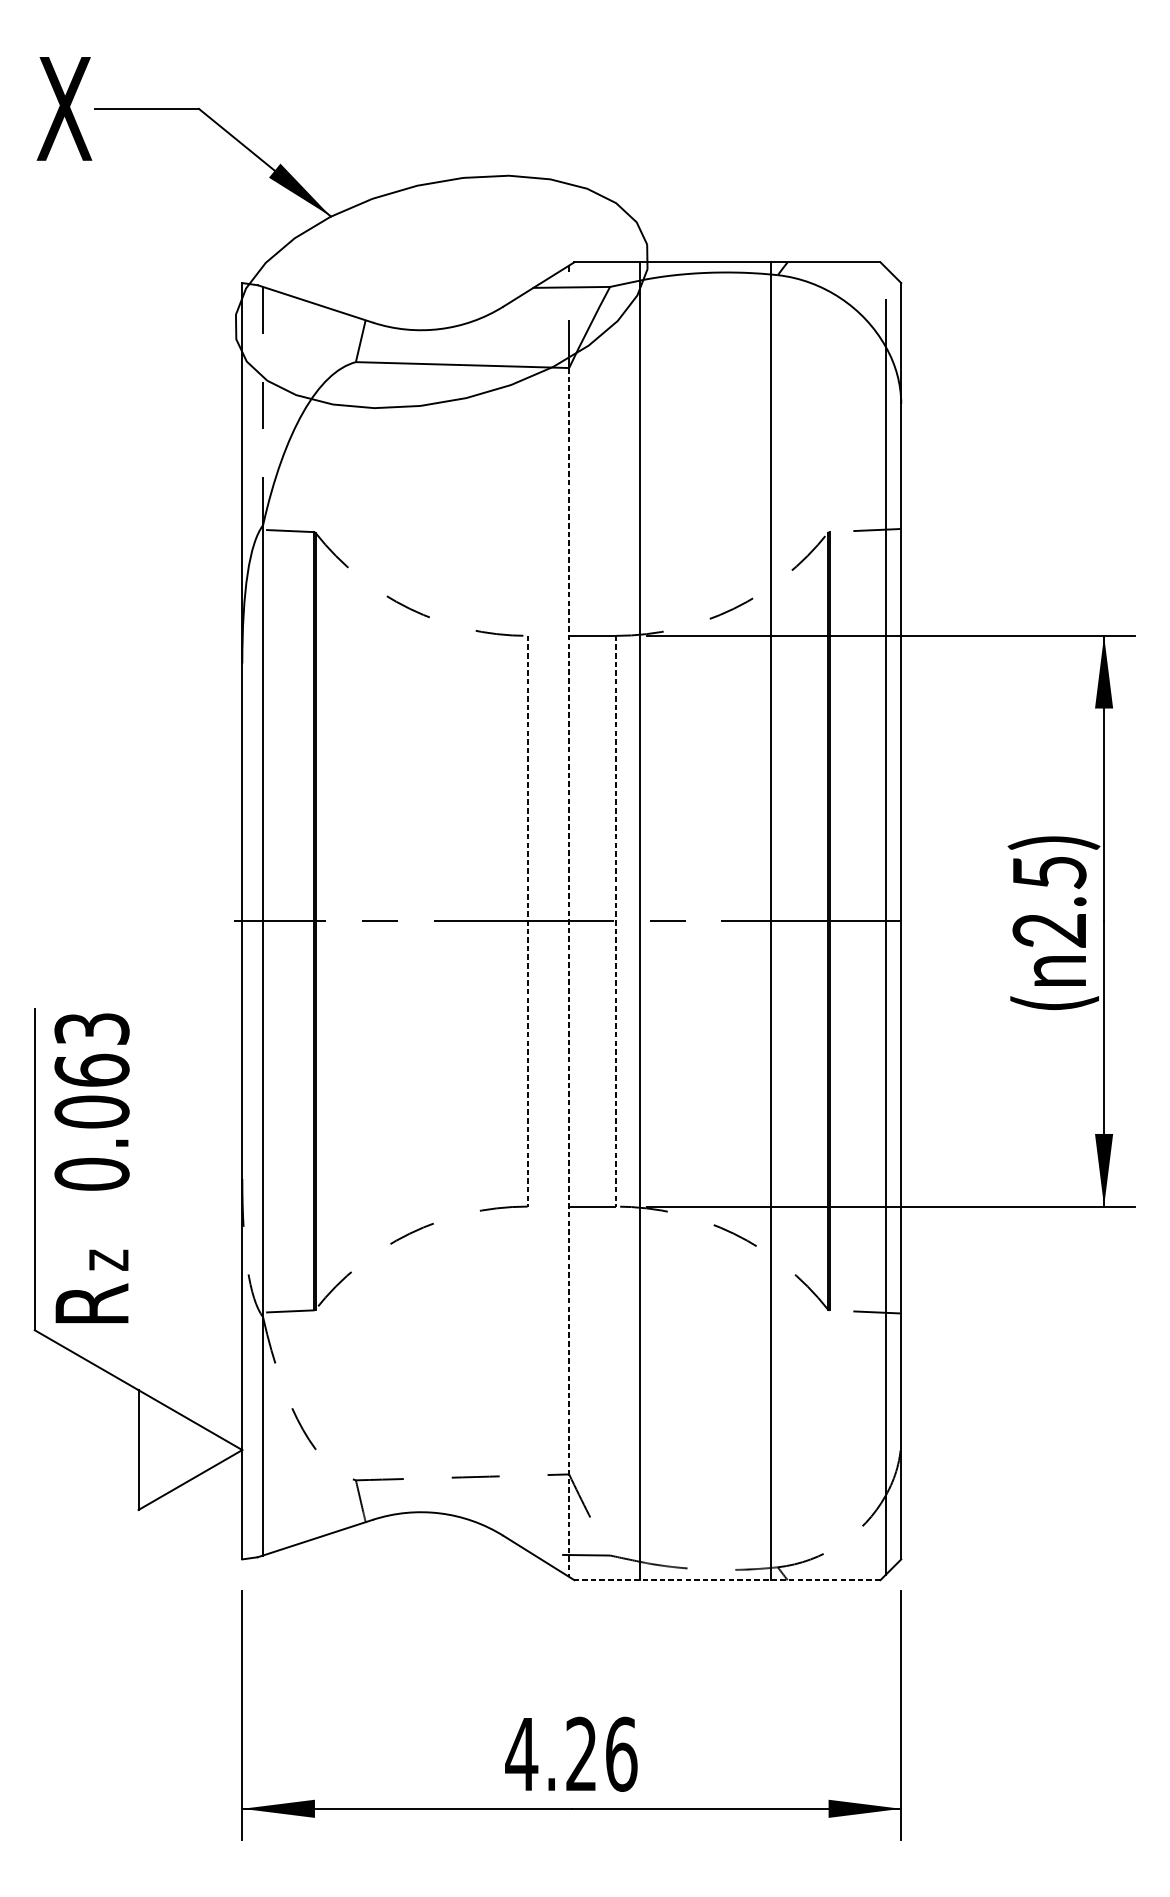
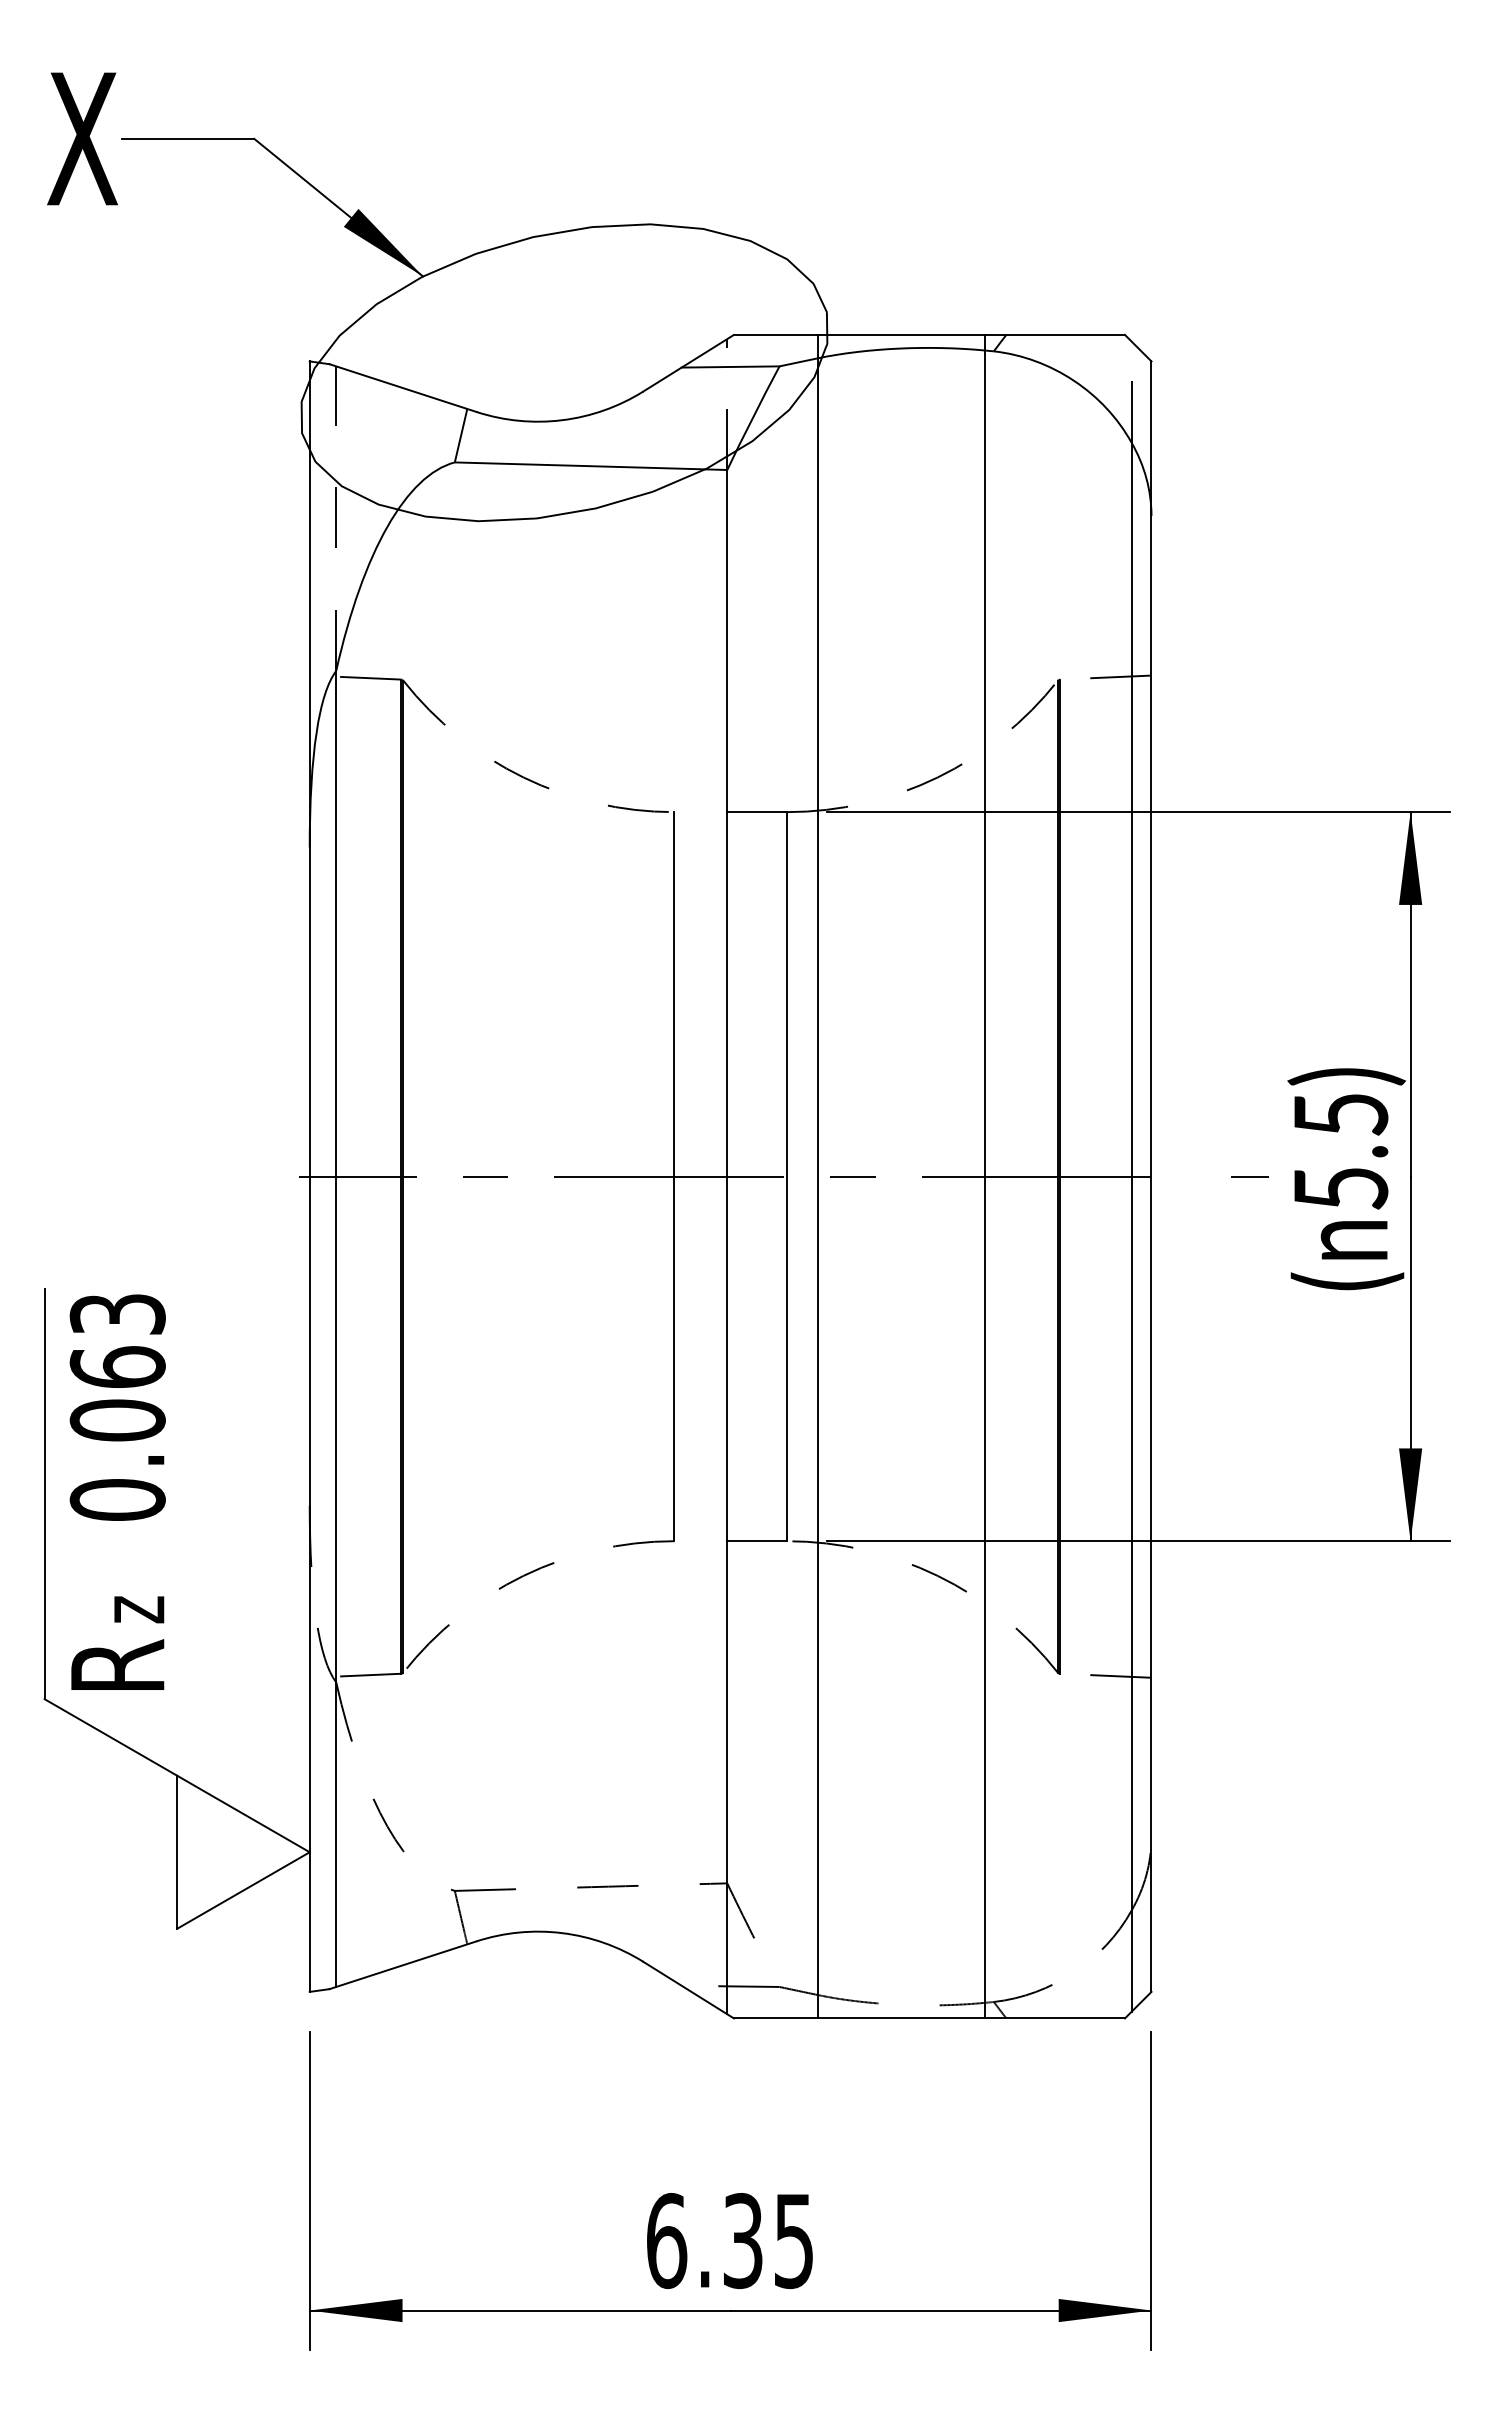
line: (527, 921) -> (674, 1176), dashed -> solid
line: (616, 921) -> (787, 1176), dashed -> solid
line: (977, 921) -> (1249, 1176), added
text: (1049, 930) -> (1340, 1188), 2.5) -> 5.5)
line: (569, 972) -> (727, 1242), dashed -> solid
line: (727, 1580) -> (929, 2018), dashed -> solid
text: (570, 1754) -> (729, 2240), 4.26 -> 6.35

